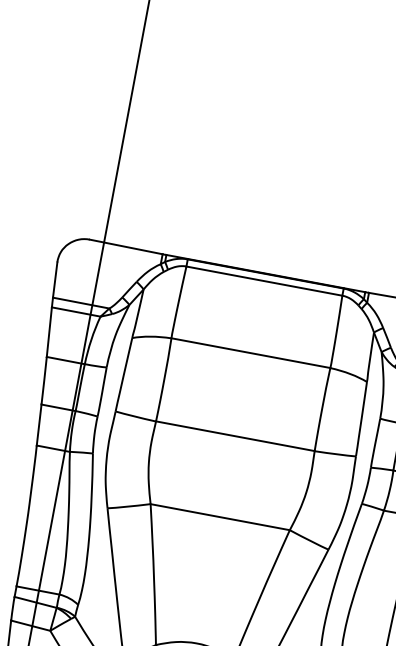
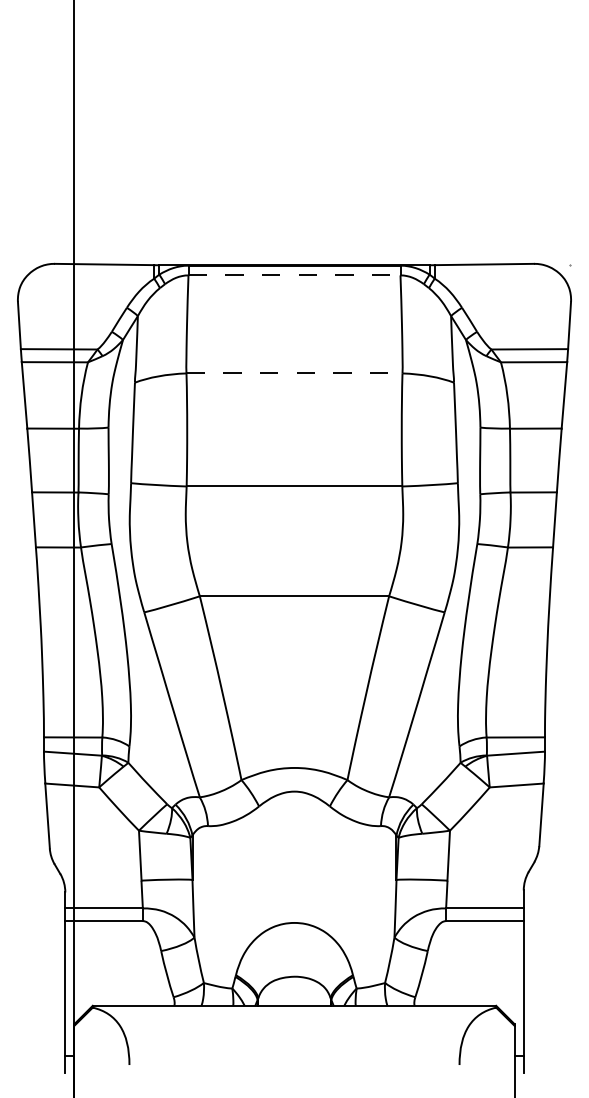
line: (264, 281) -> (294, 275), solid -> dashed
line: (250, 353) -> (294, 373), solid -> dashed

